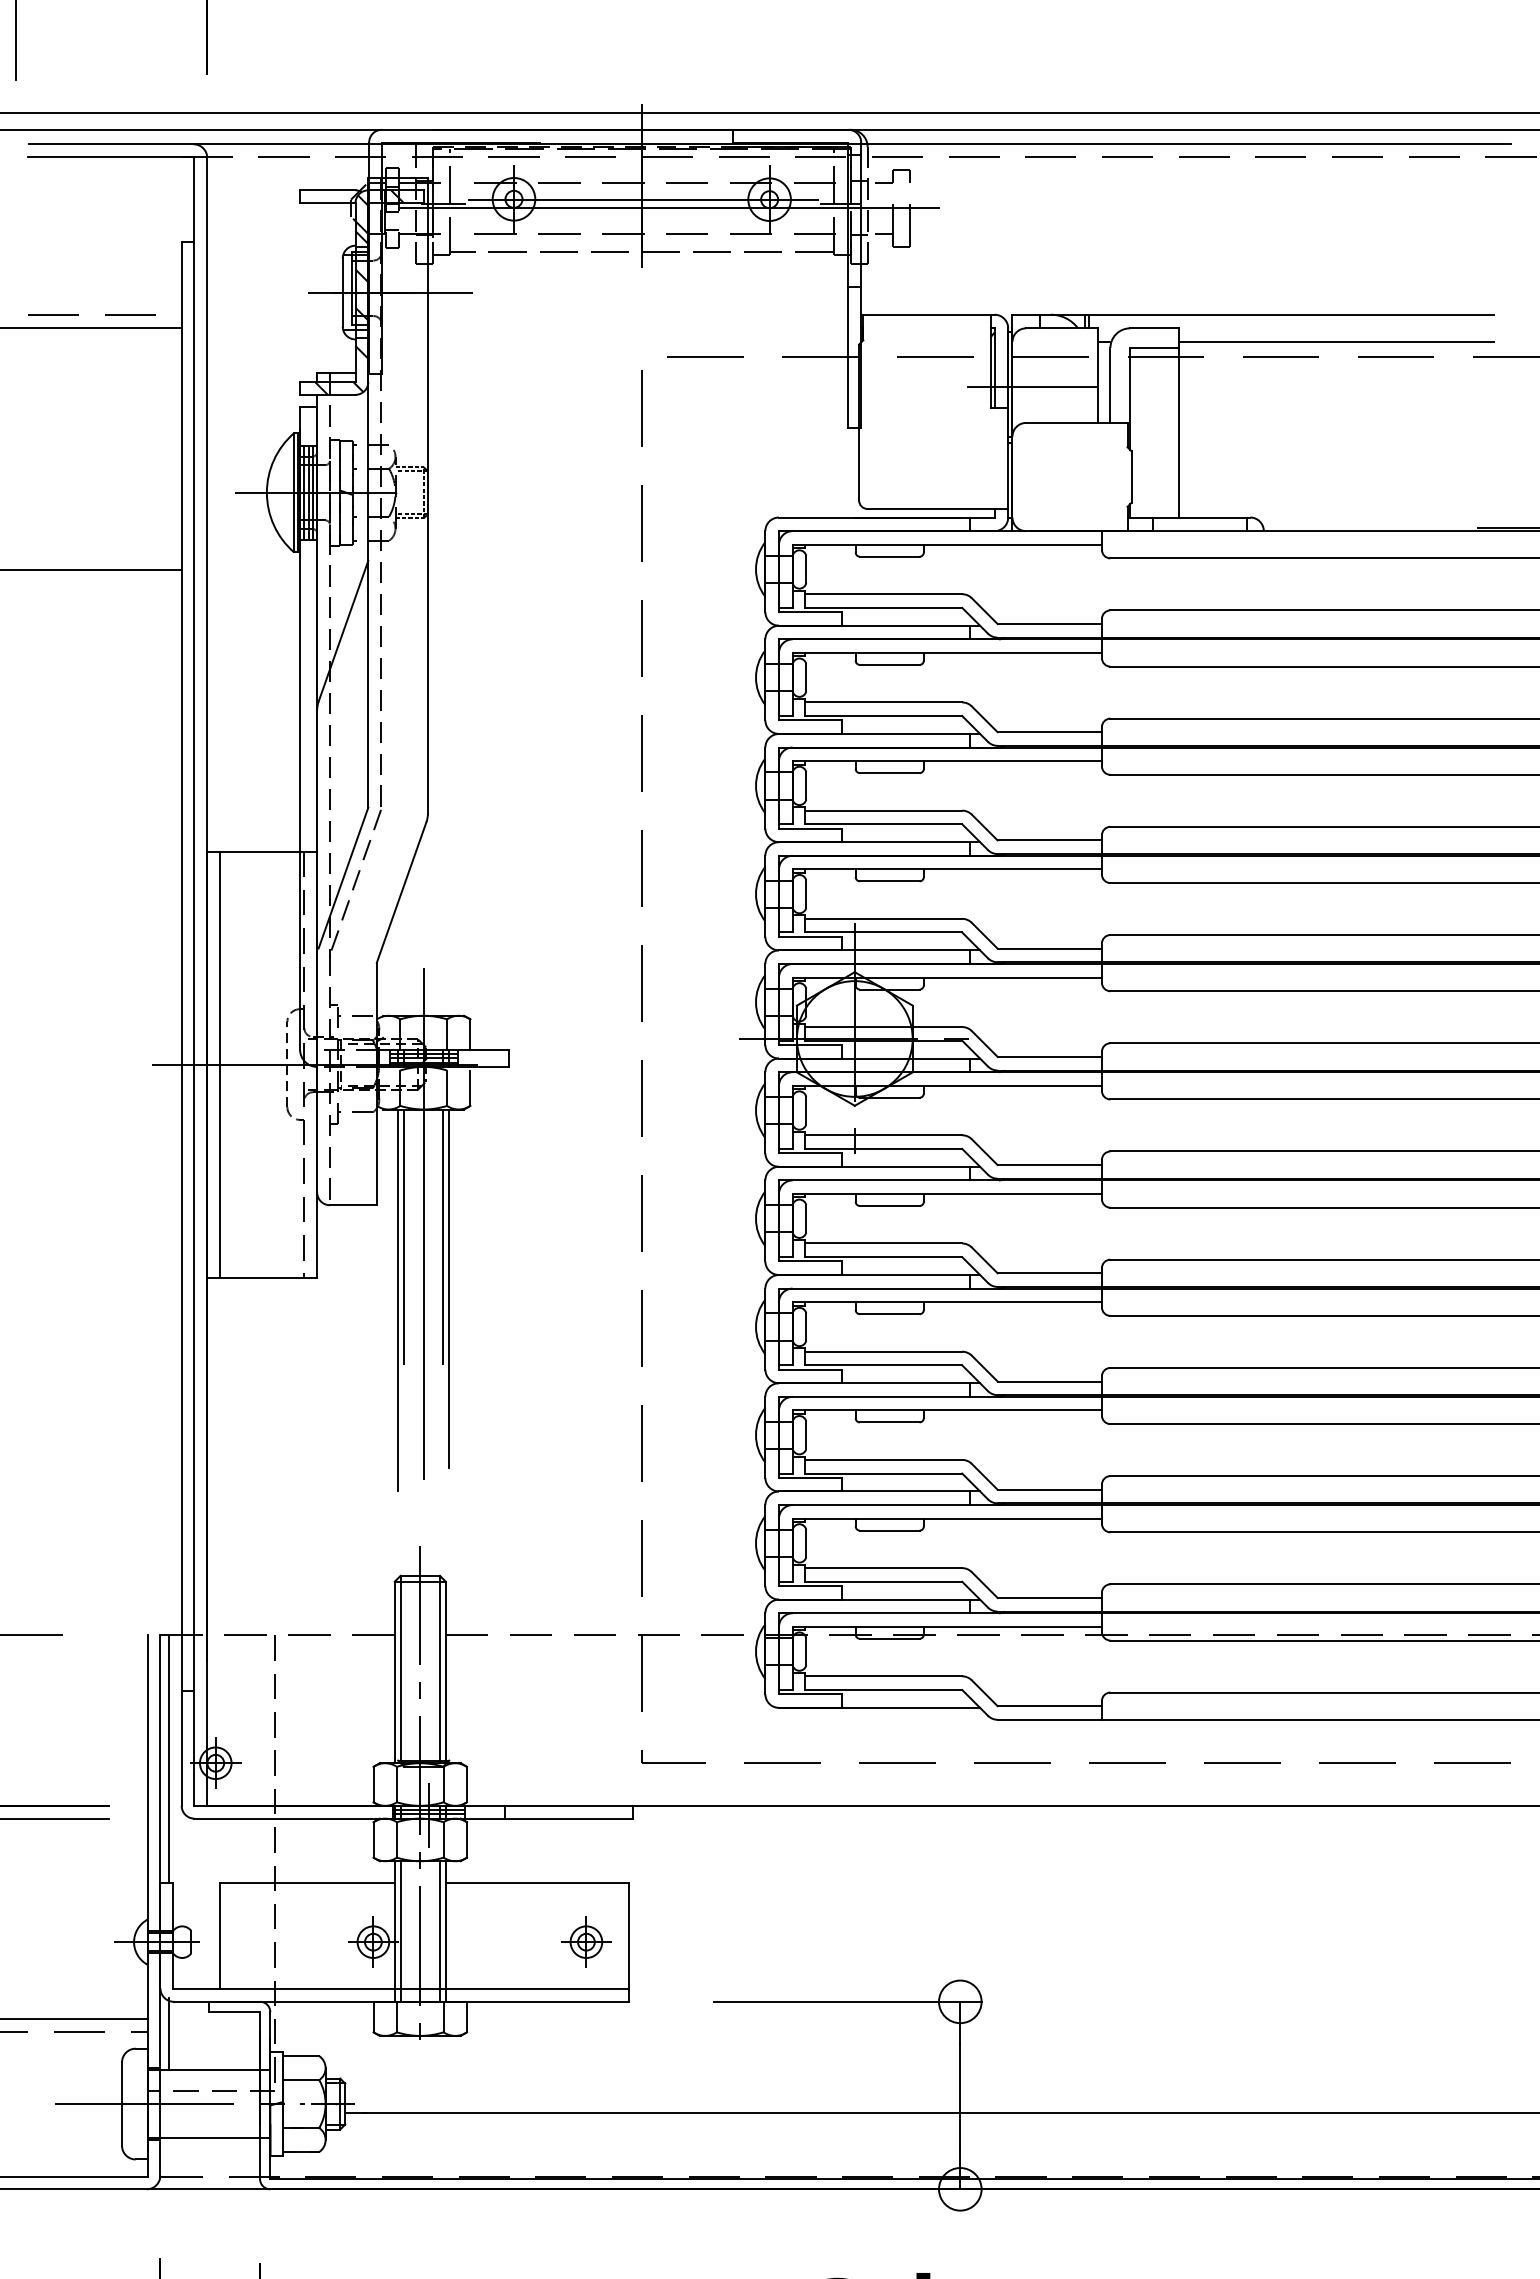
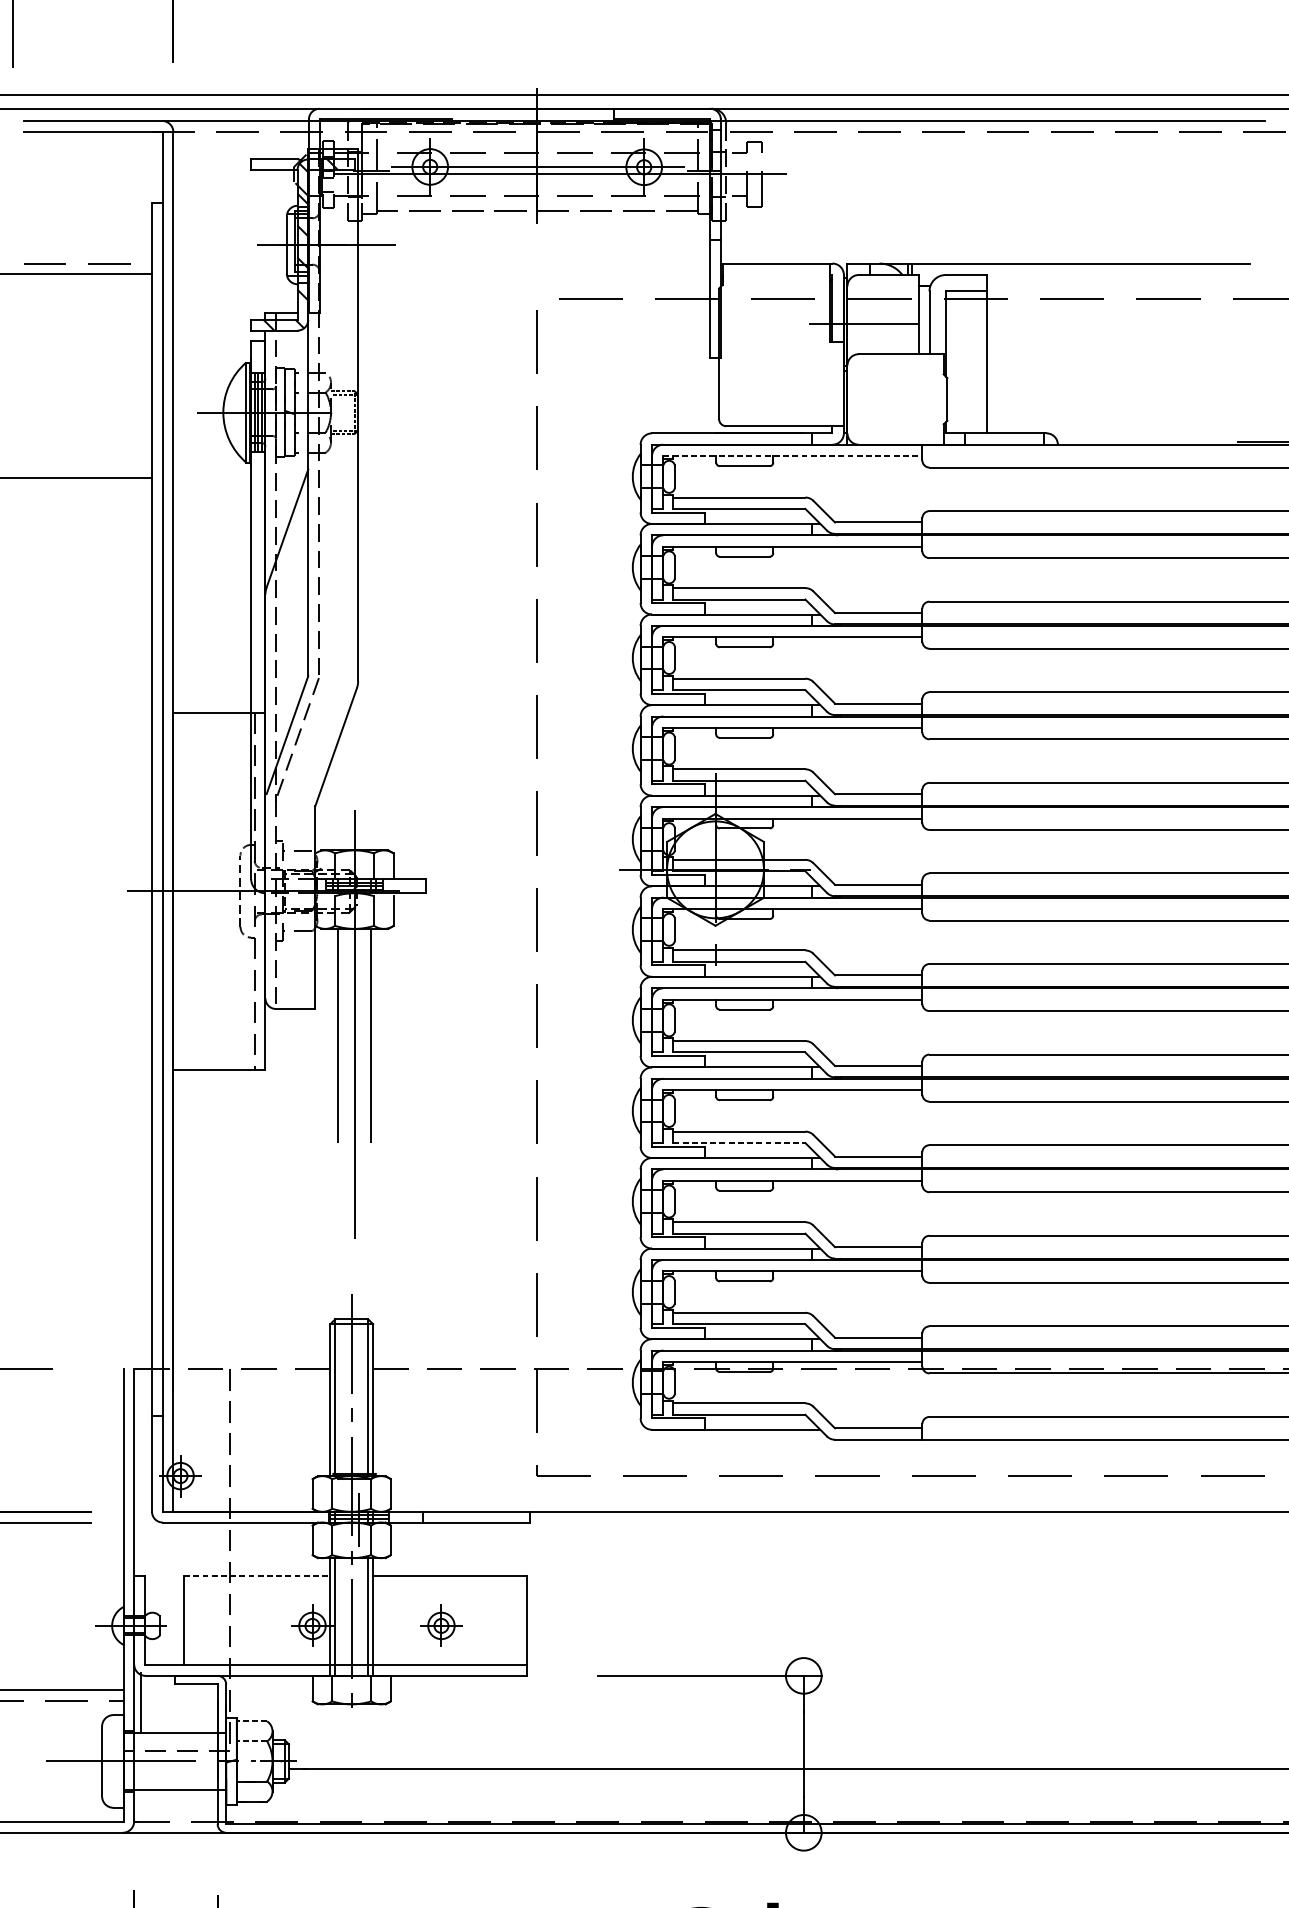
line: (1335, 341) -> (1117, 285), removed
line: (947, 544) -> (793, 455), solid -> dashed
line: (220, 1064) -> (184, 891), removed
line: (449, 1288) -> (376, 1078), removed
line: (398, 1299) -> (333, 1087), removed
line: (883, 1365) -> (739, 1143), solid -> dashed
line: (168, 1758) -> (140, 1472), removed
line: (307, 1882) -> (257, 1575), solid -> dashed
part: (586, 1941) -> (441, 1625), moved
line: (300, 2056) -> (251, 1721), solid -> dashed
line: (300, 2080) -> (251, 1741), solid -> dashed

